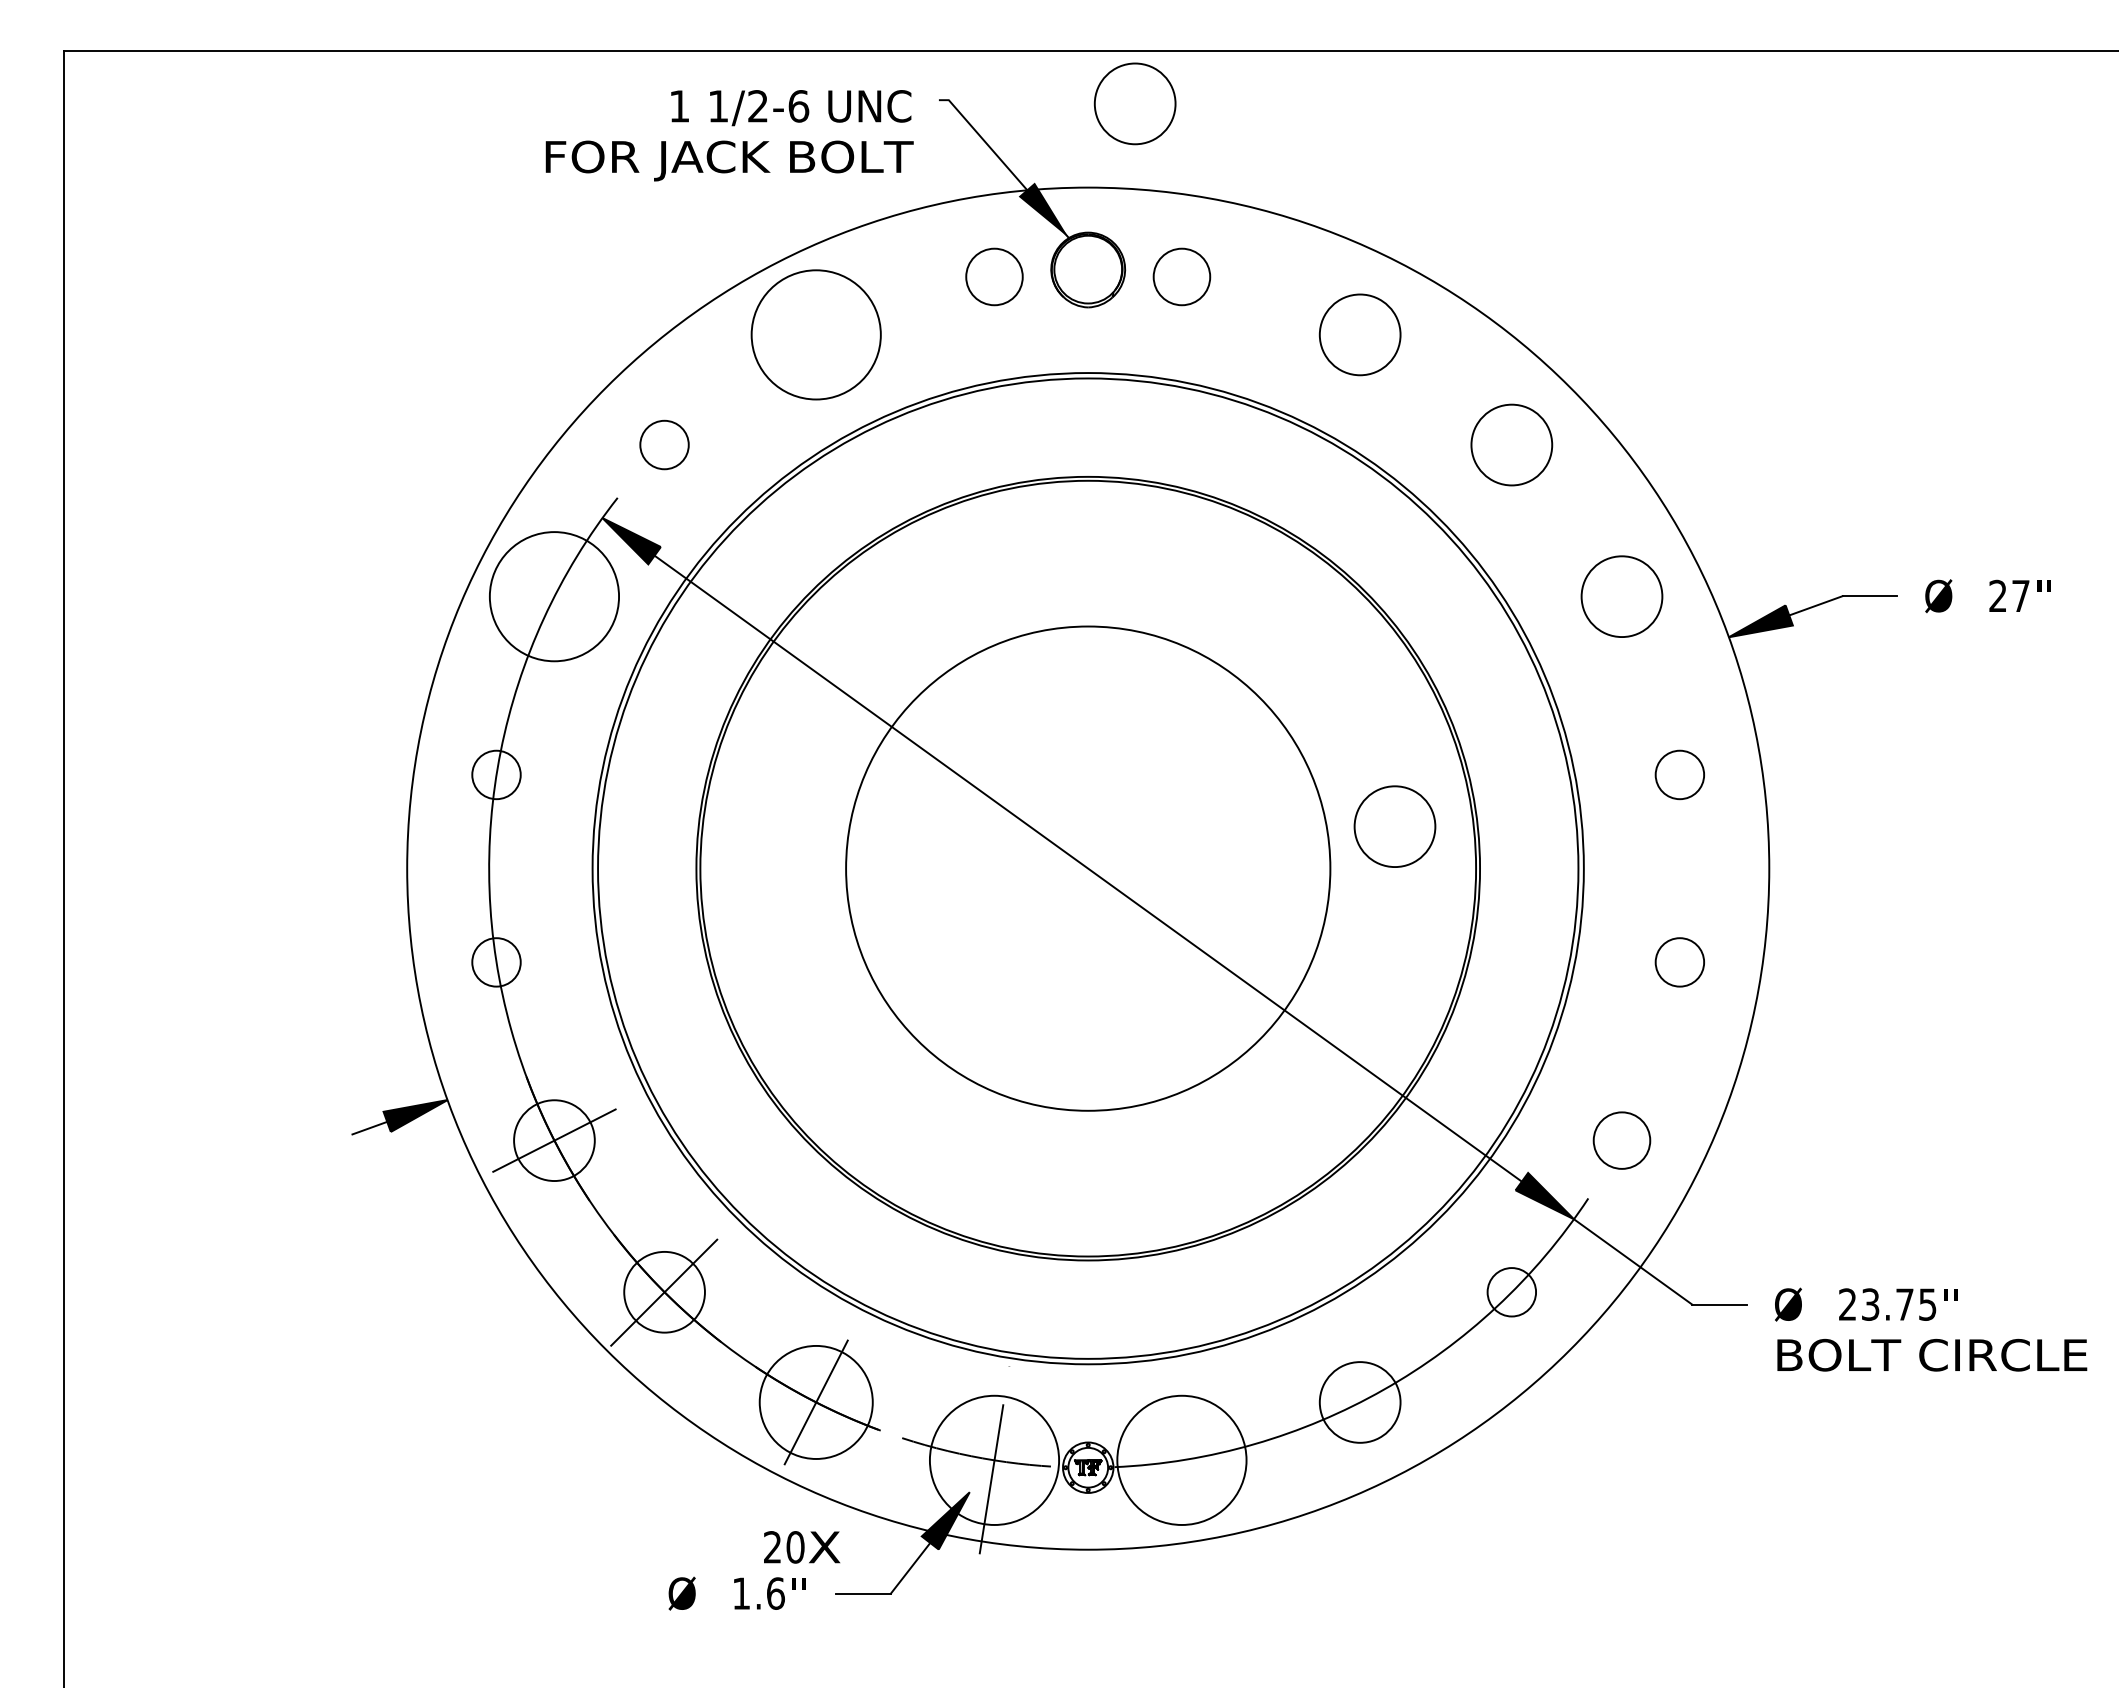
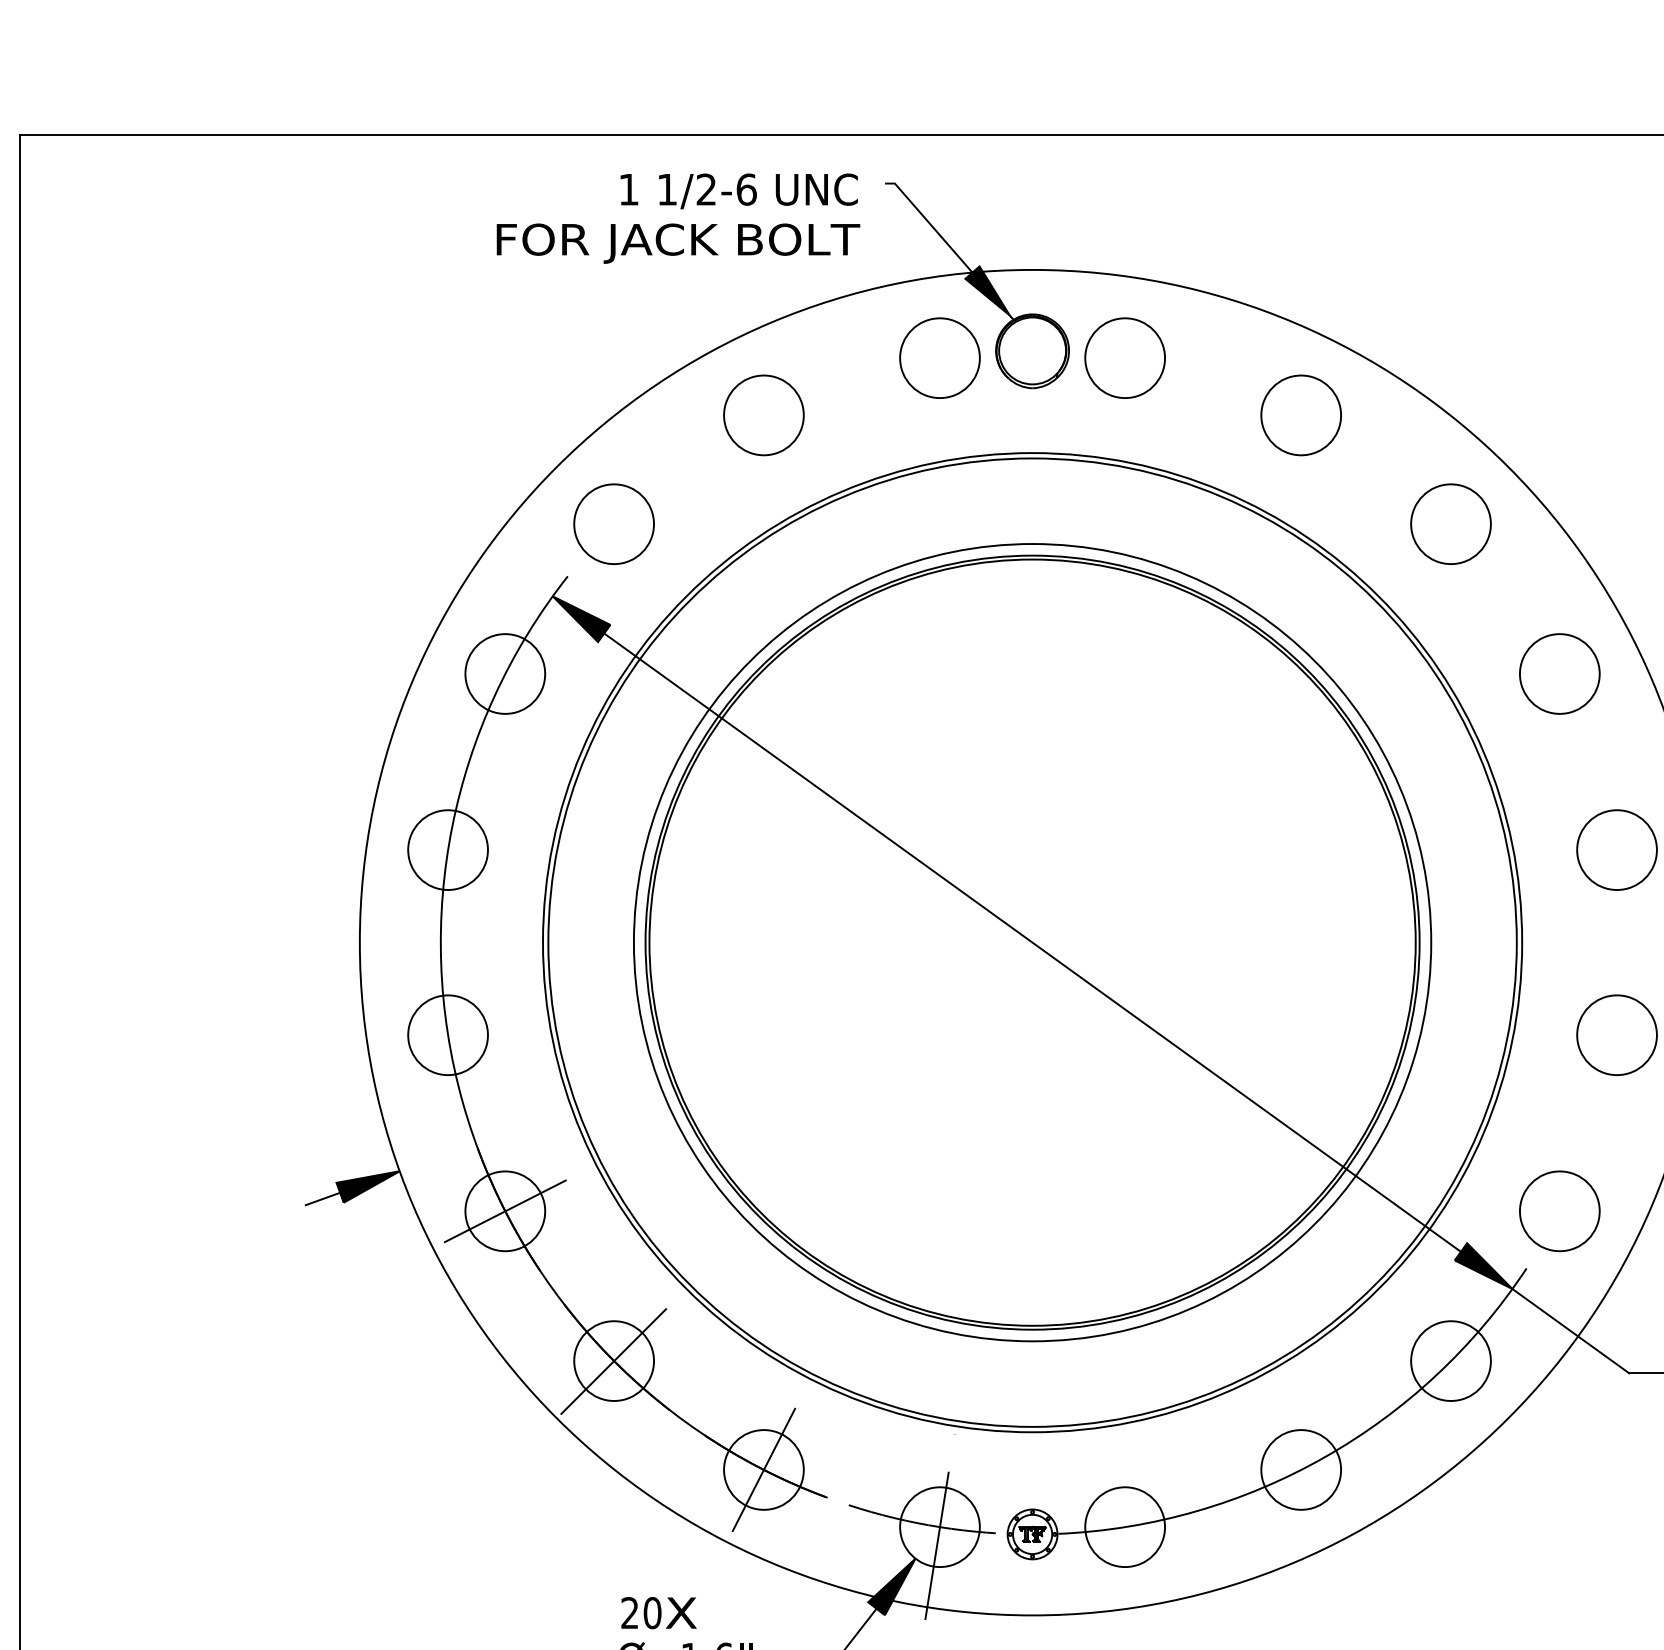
circle: (1134, 103) -> (1078, 186), removed
circle: (994, 276) -> (939, 357), size x1.43
circle: (1181, 276) -> (1124, 357), size x1.43
circle: (815, 334) -> (763, 415), size x0.62
circle: (664, 444) -> (614, 523), size x1.67
circle: (554, 596) -> (505, 673), size x0.62
circle: (496, 774) -> (448, 849), size x1.67
circle: (1679, 774) -> (1616, 849), size x1.67
circle: (1394, 826) -> (1335, 901), removed
circle: (1087, 868) -> (1031, 942), size x1.67
circle: (496, 962) -> (448, 1035), size x1.67
circle: (1679, 962) -> (1616, 1035), size x1.67
circle: (1621, 1140) -> (1559, 1211), size x1.43
circle: (1511, 1291) -> (1450, 1360), size x1.67
circle: (815, 1402) -> (763, 1469), size x0.71
circle: (994, 1460) -> (939, 1527), size x0.62
circle: (1181, 1460) -> (1124, 1527), size x0.62
text: (802, 1547) -> (659, 1613), moved

